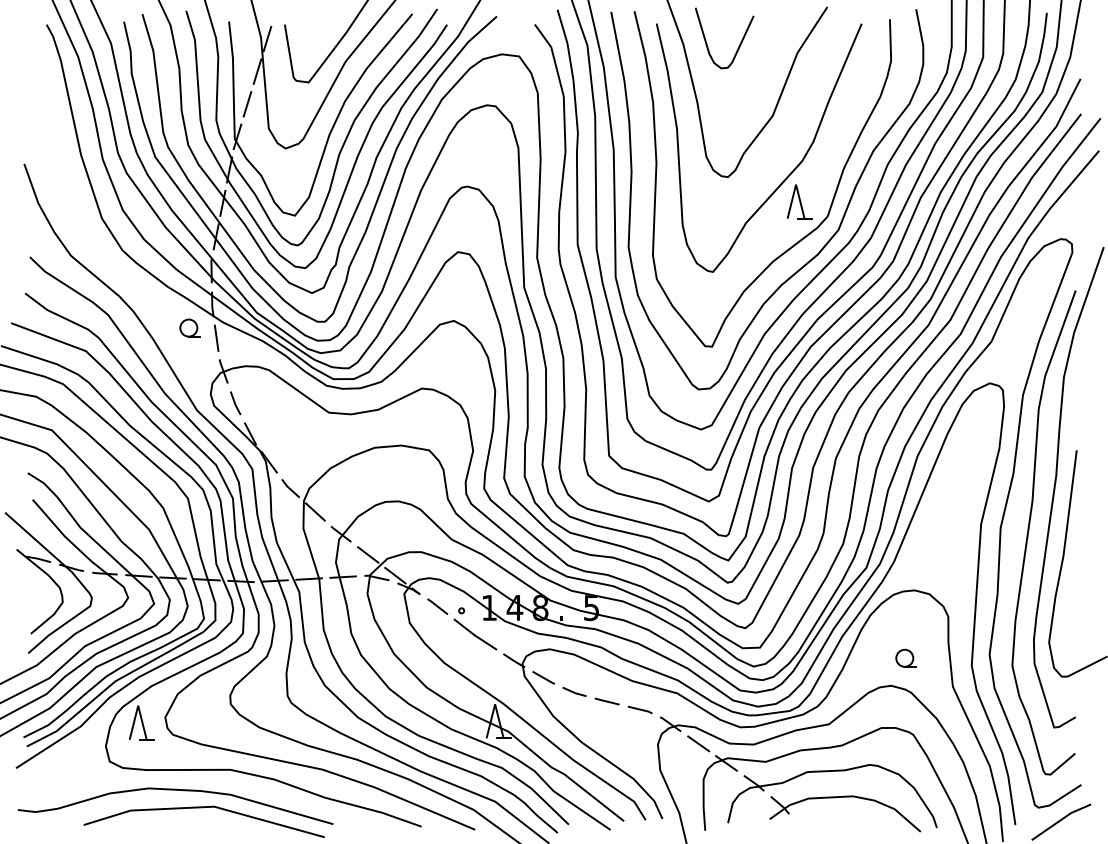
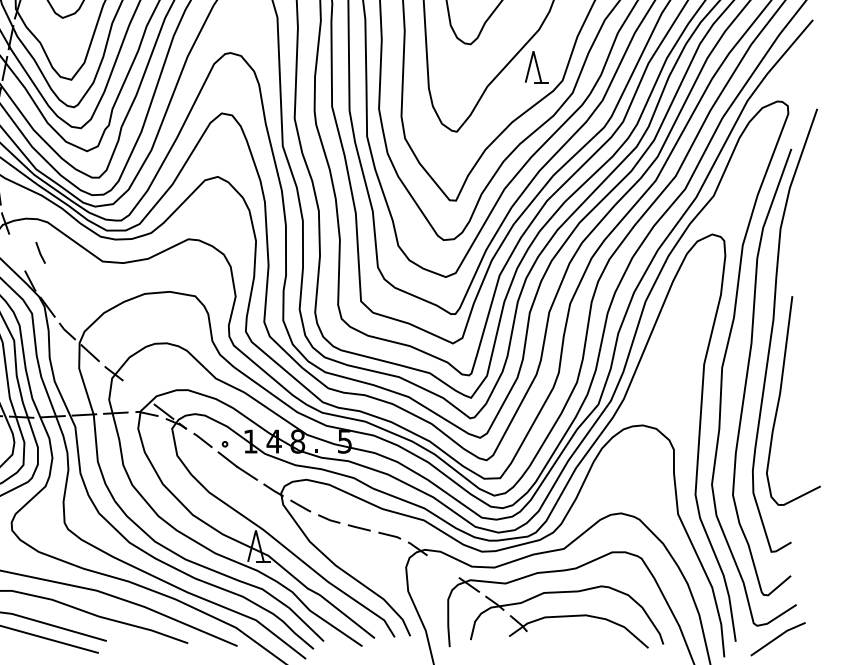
line: (235, 403) -> (40, 253), moved
line: (368, 554) -> (139, 392), removed
part: (905, 657) -> (634, 487), removed
line: (698, 743) -> (443, 566), removed

